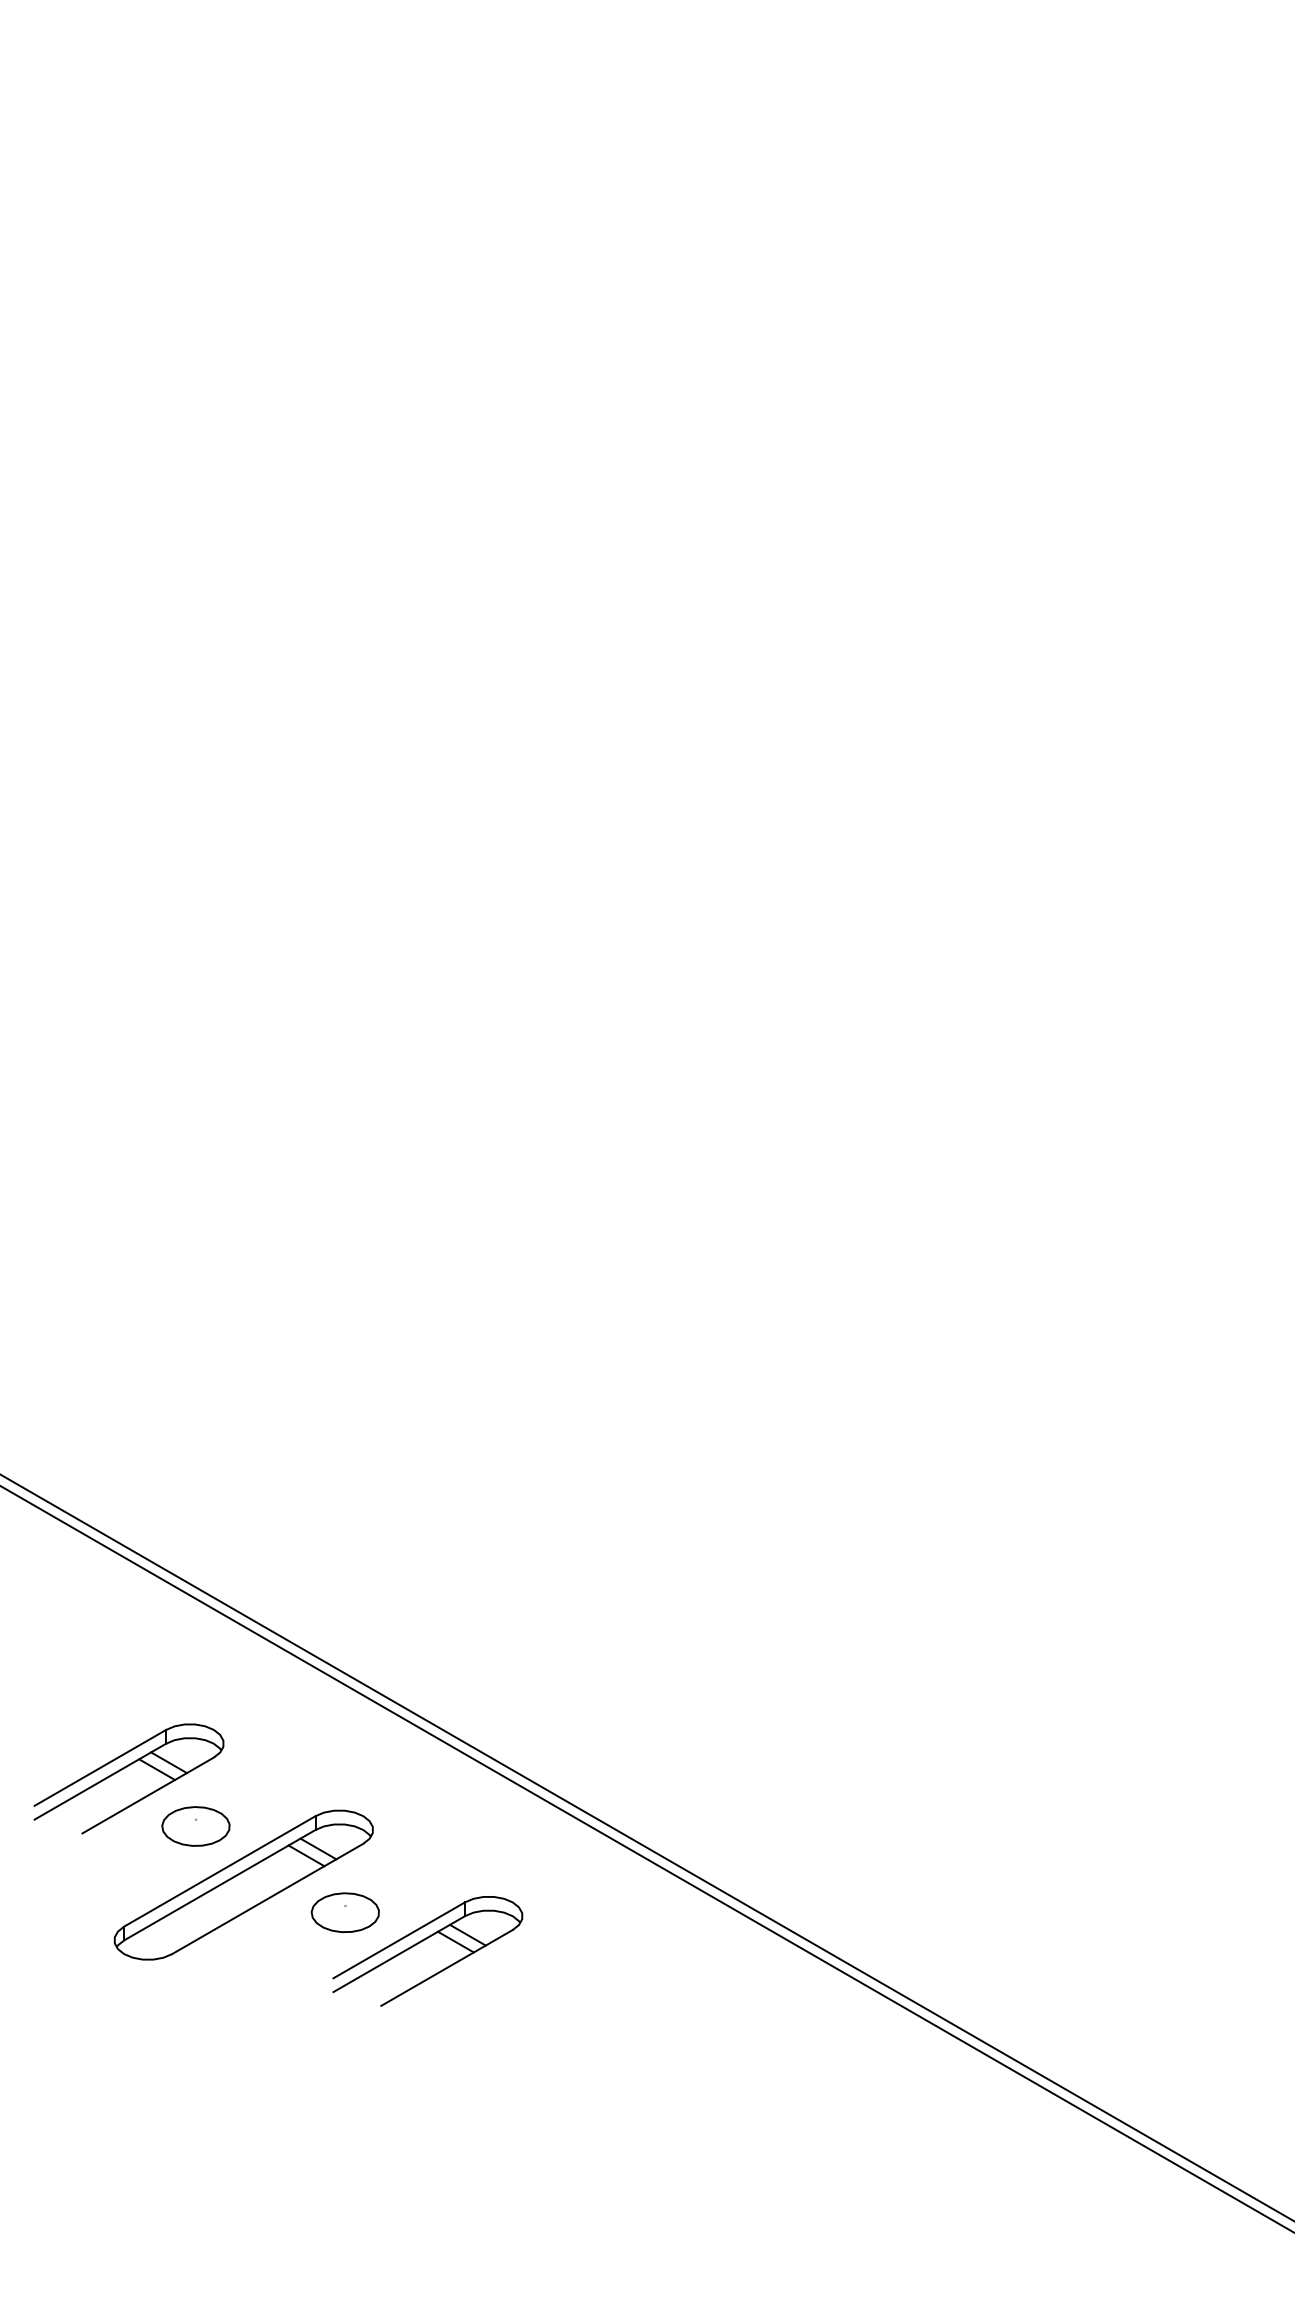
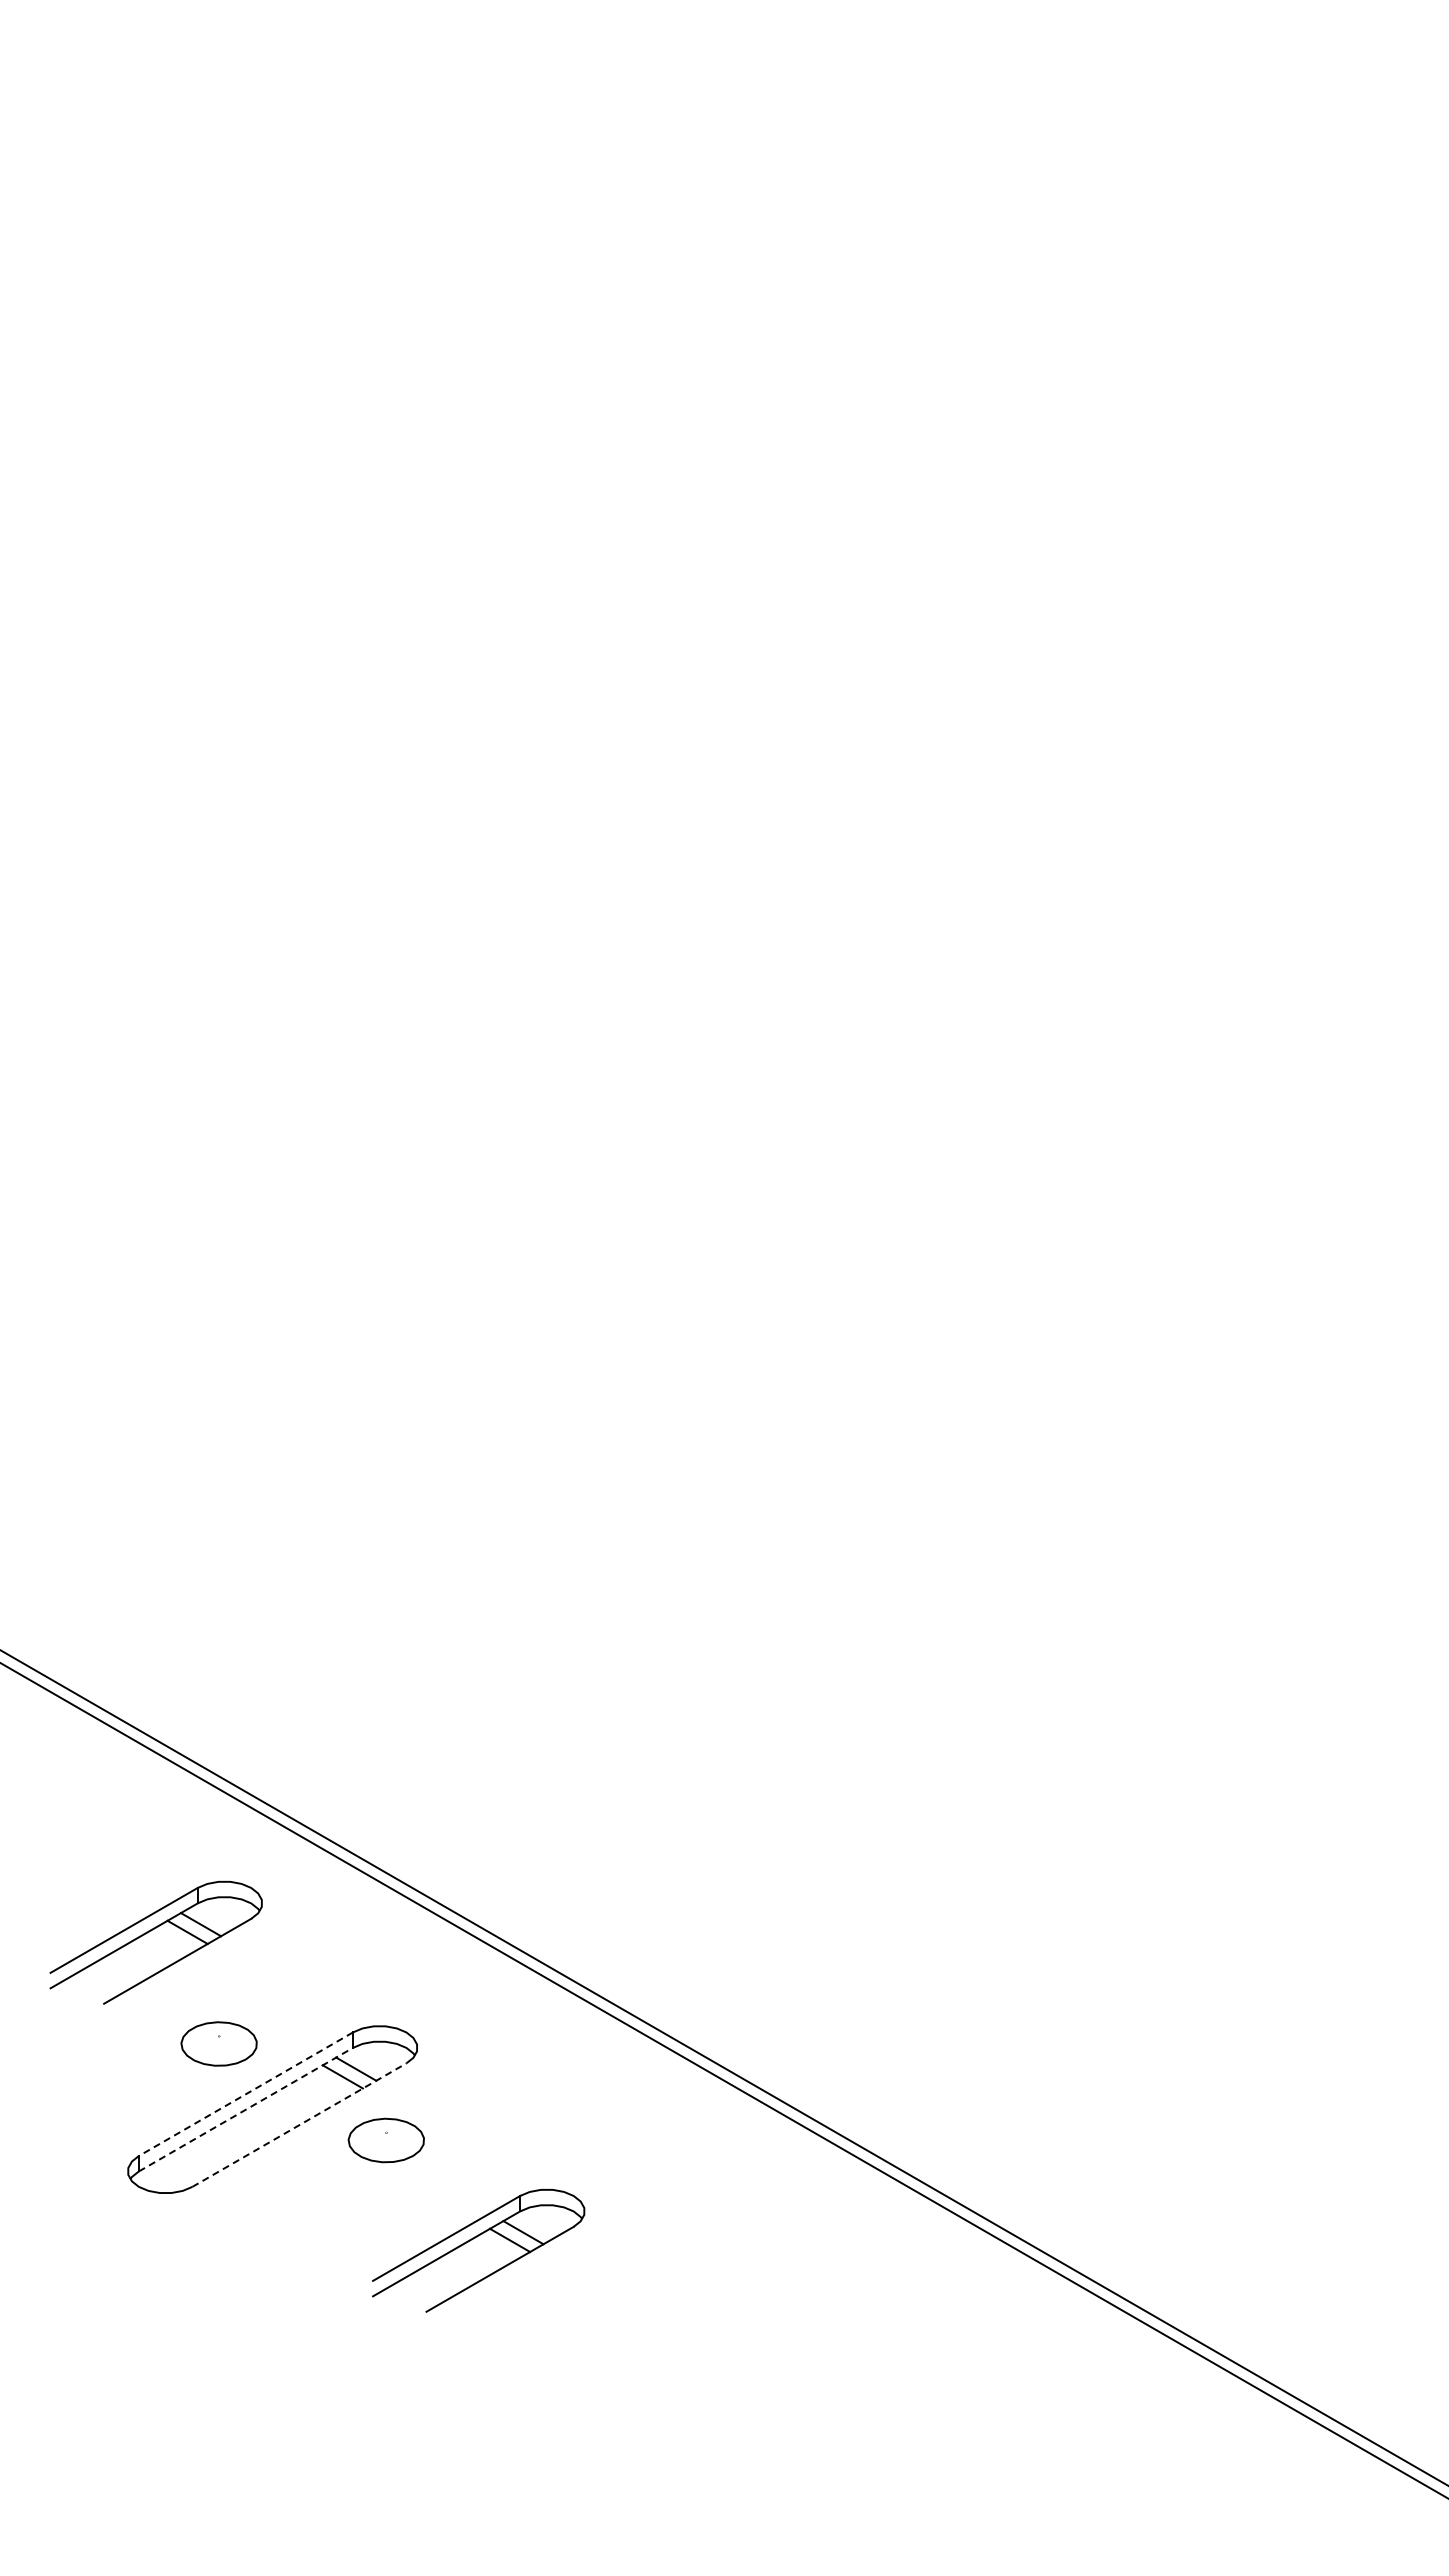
part: (123, 1769) -> (149, 1932), moved
line: (219, 1871) -> (245, 2094), solid -> dashed
line: (219, 1885) -> (245, 2109), solid -> dashed
line: (267, 1899) -> (299, 2125), solid -> dashed
part: (420, 1943) -> (470, 2241), moved

